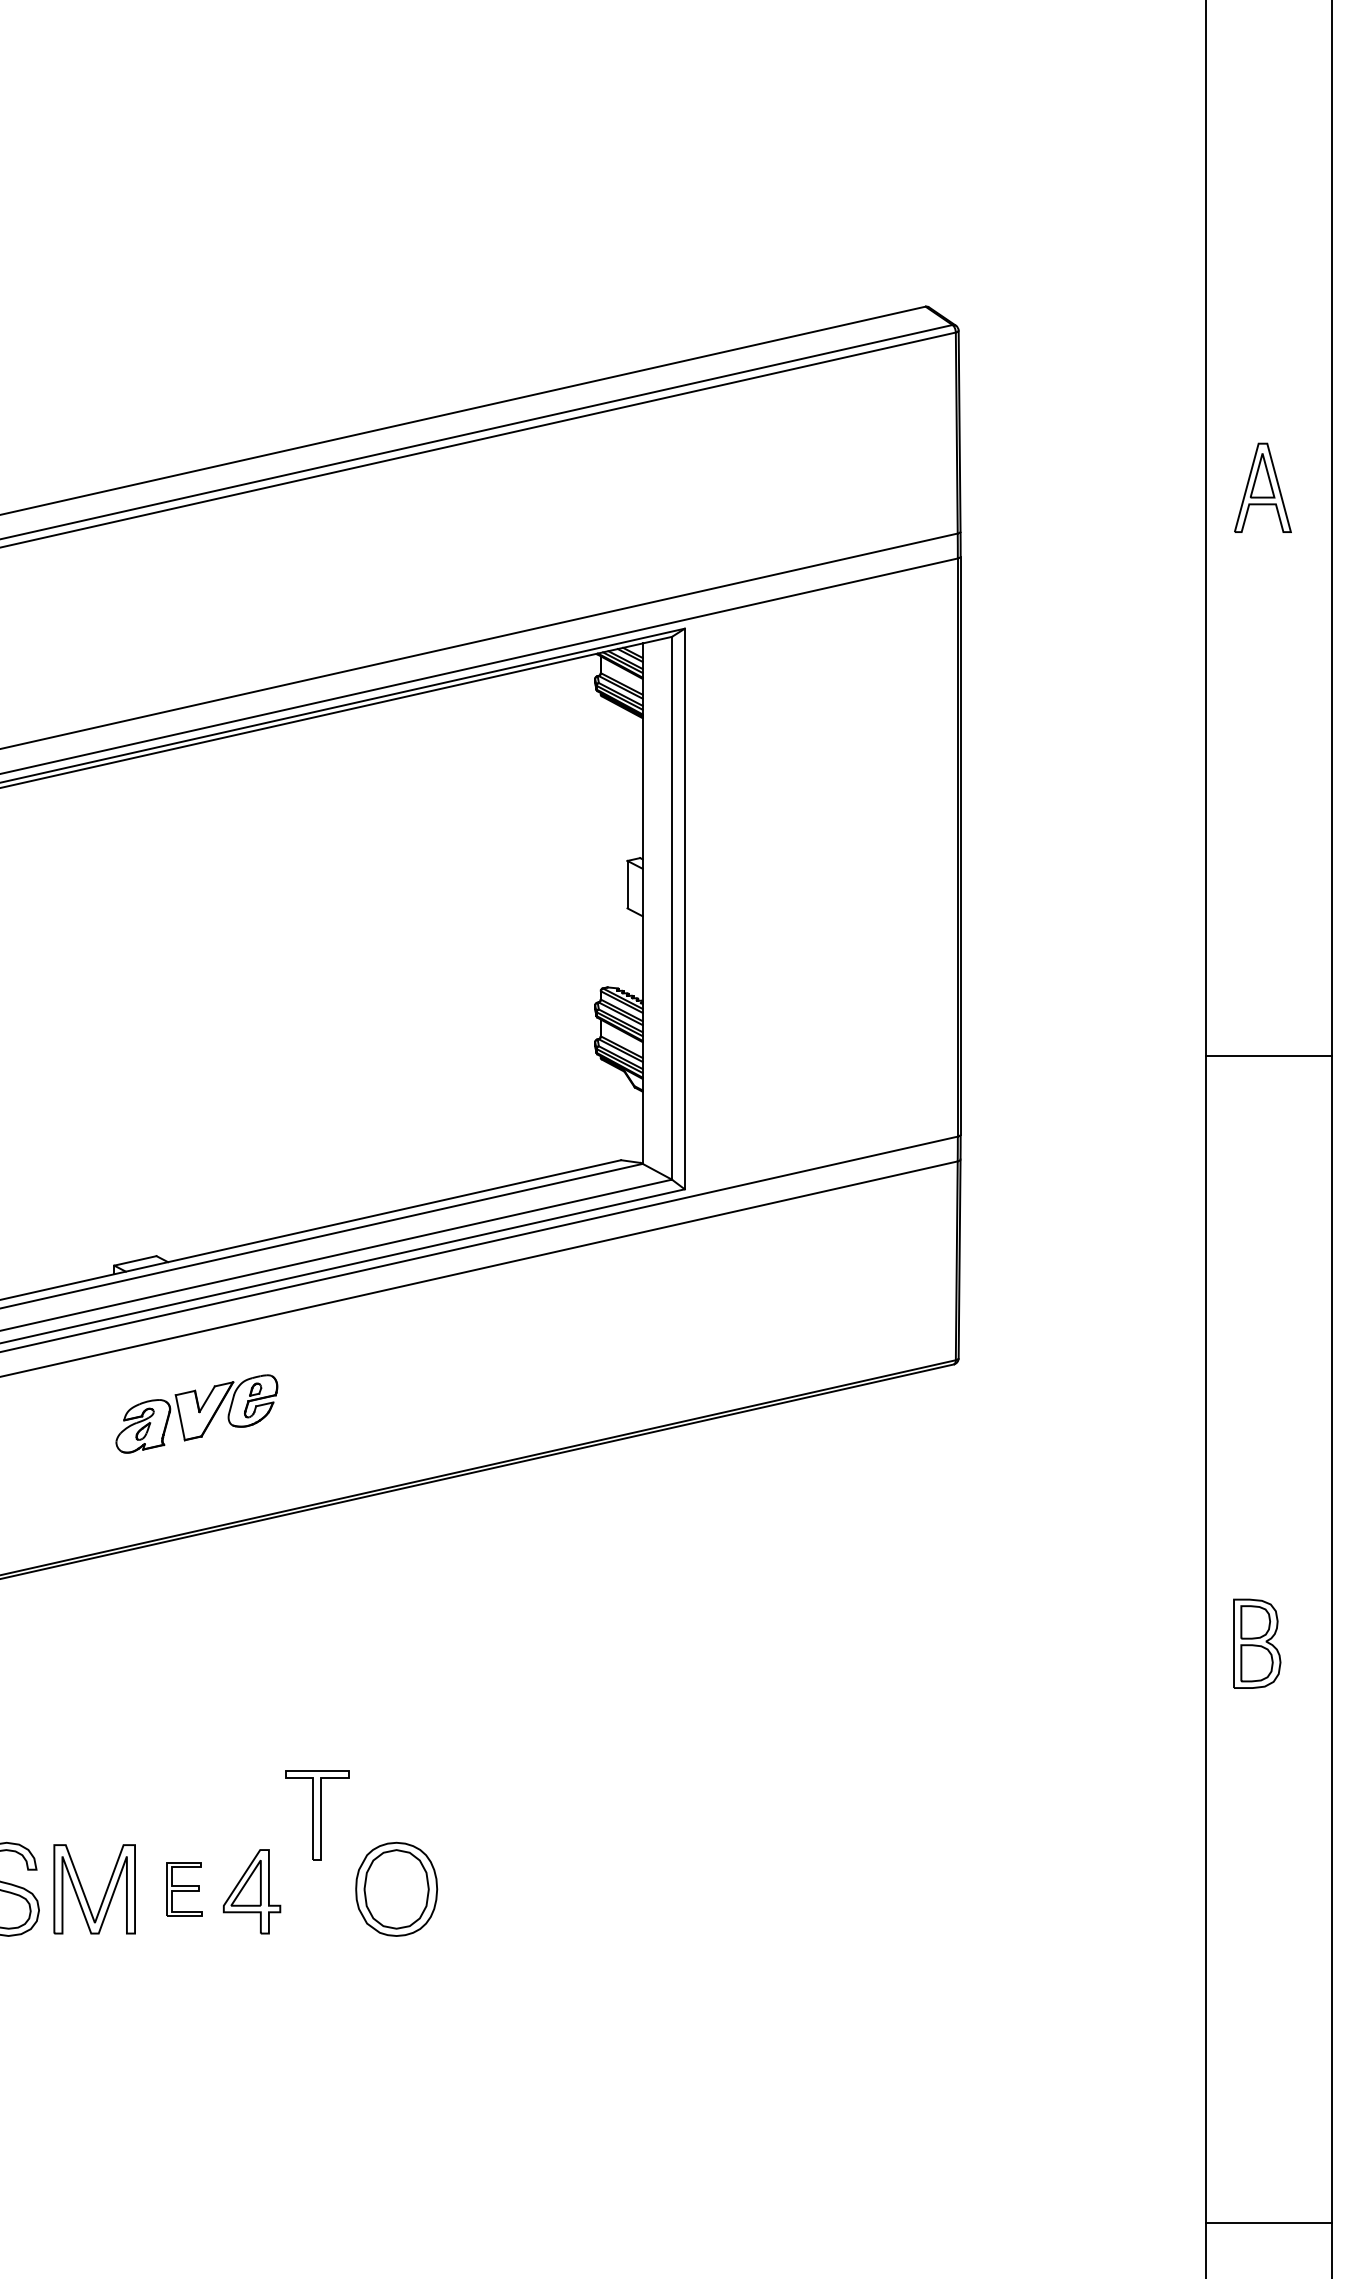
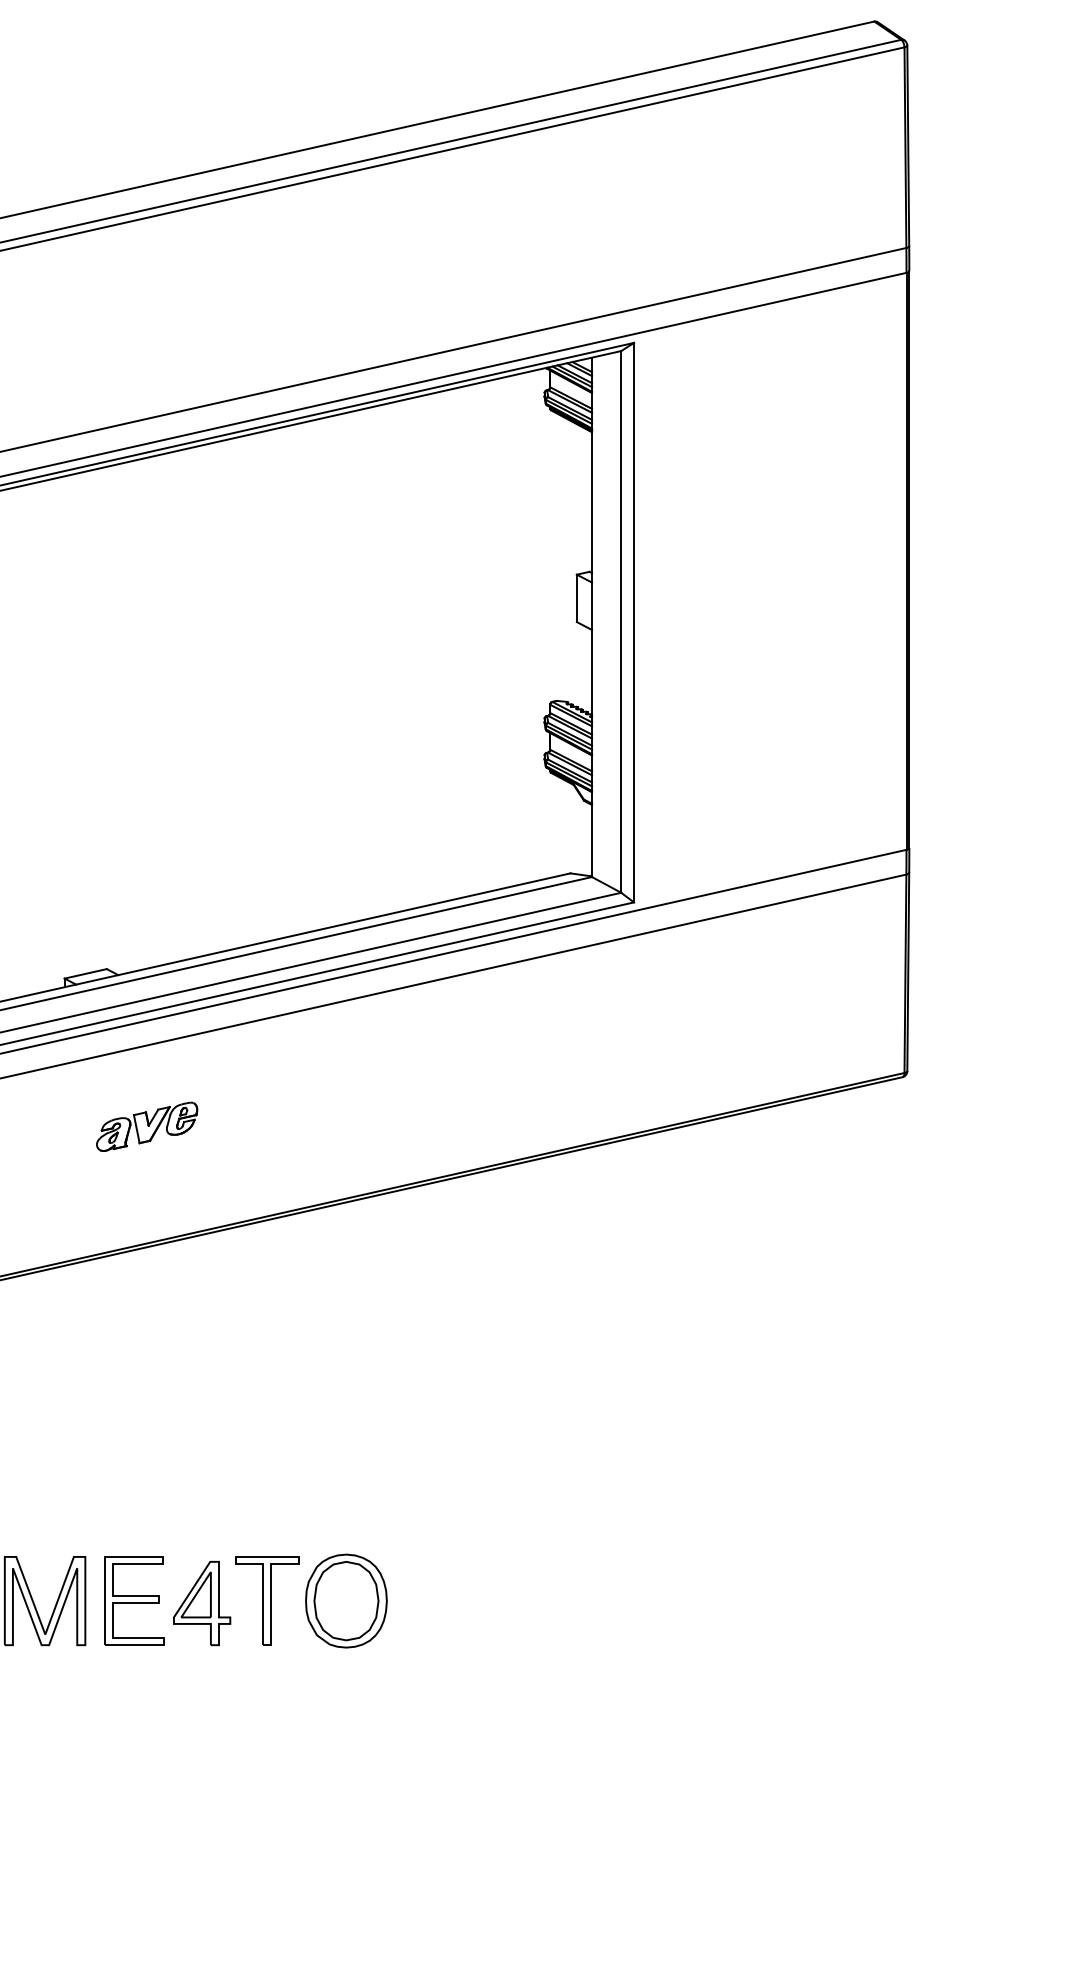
part: (196, 1414) -> (146, 1127), size x0.62
part: (317, 1815) -> (267, 1601), moved
part: (184, 1889) -> (134, 1601), size x1.67

